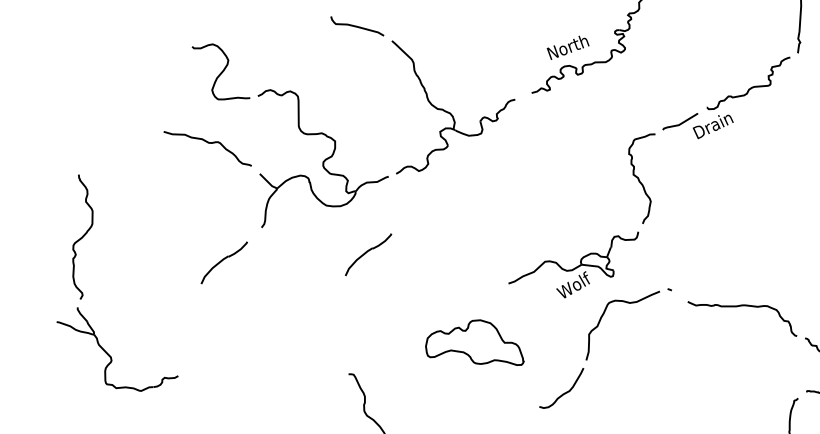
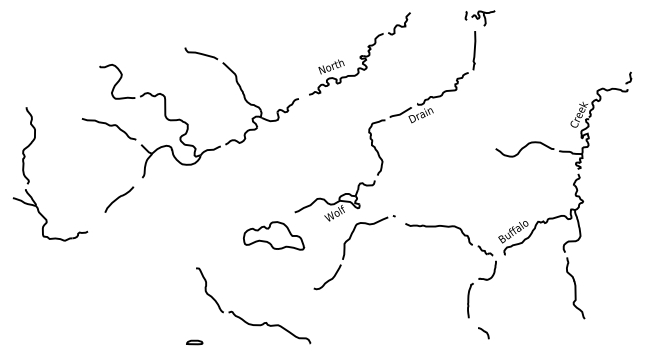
part: (368, 254) -> (208, 194), removed
part: (83, 291) -> (29, 179), moved
part: (475, 342) -> (274, 235), moved

